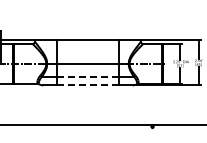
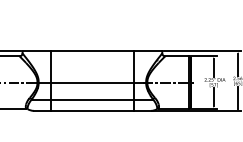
line: (88, 76) -> (93, 99), dashed -> solid
line: (87, 85) -> (91, 110), dashed -> solid

